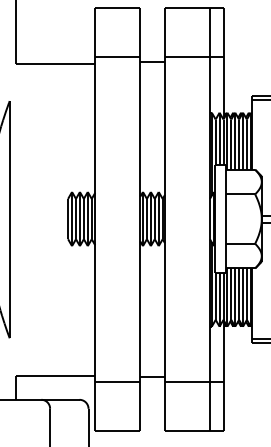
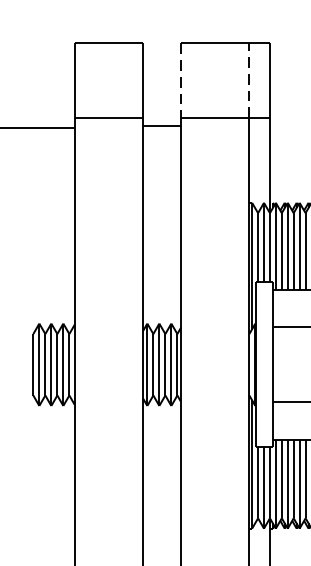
line: (209, 32) -> (248, 80), solid -> dashed
line: (164, 33) -> (180, 82), solid -> dashed

